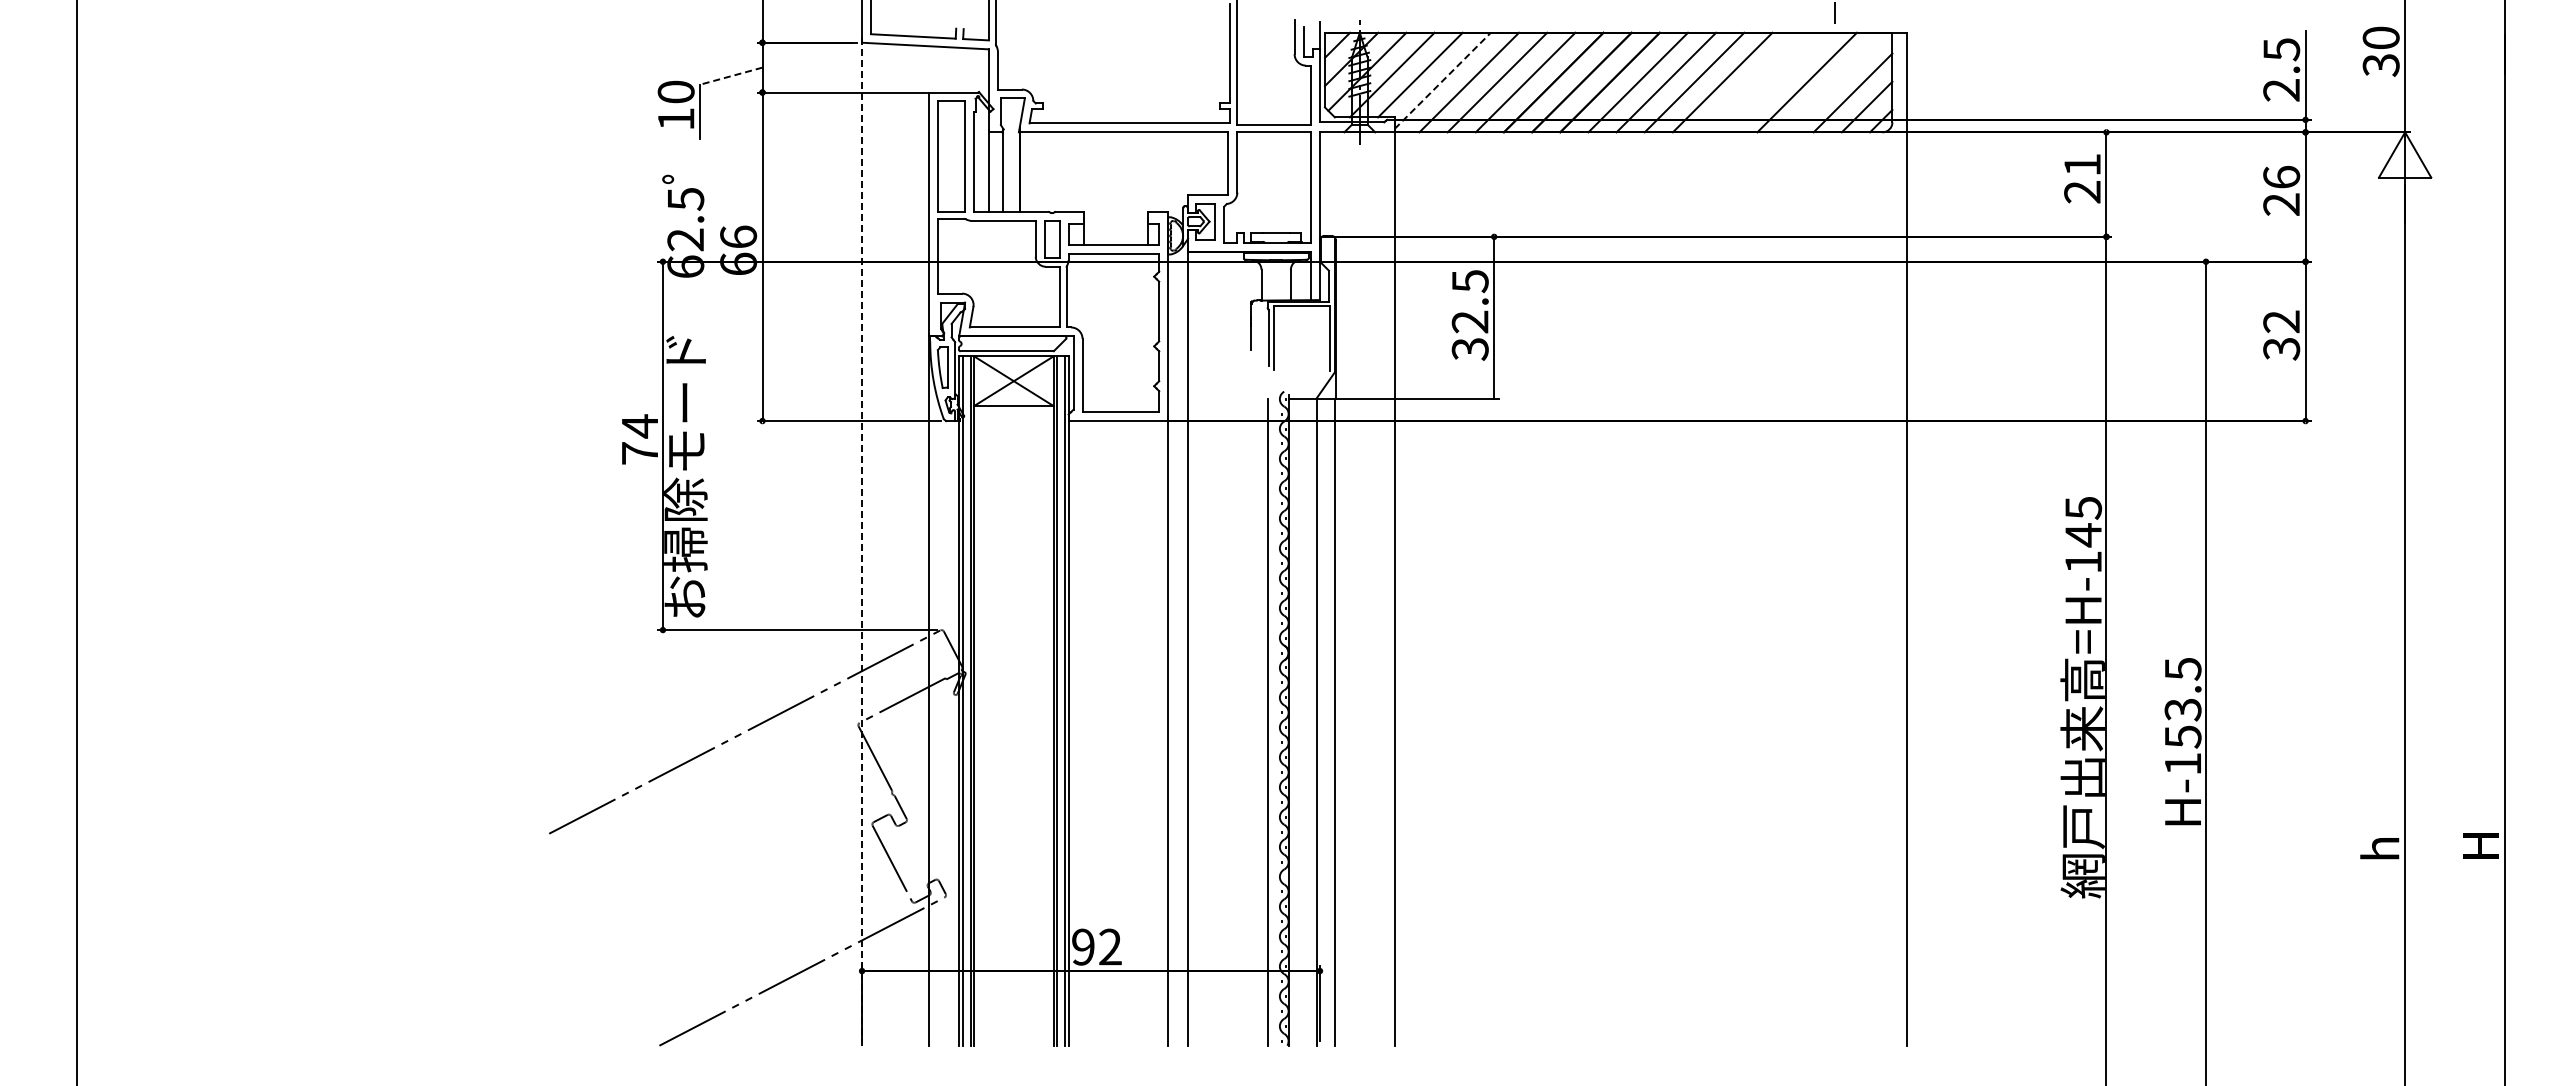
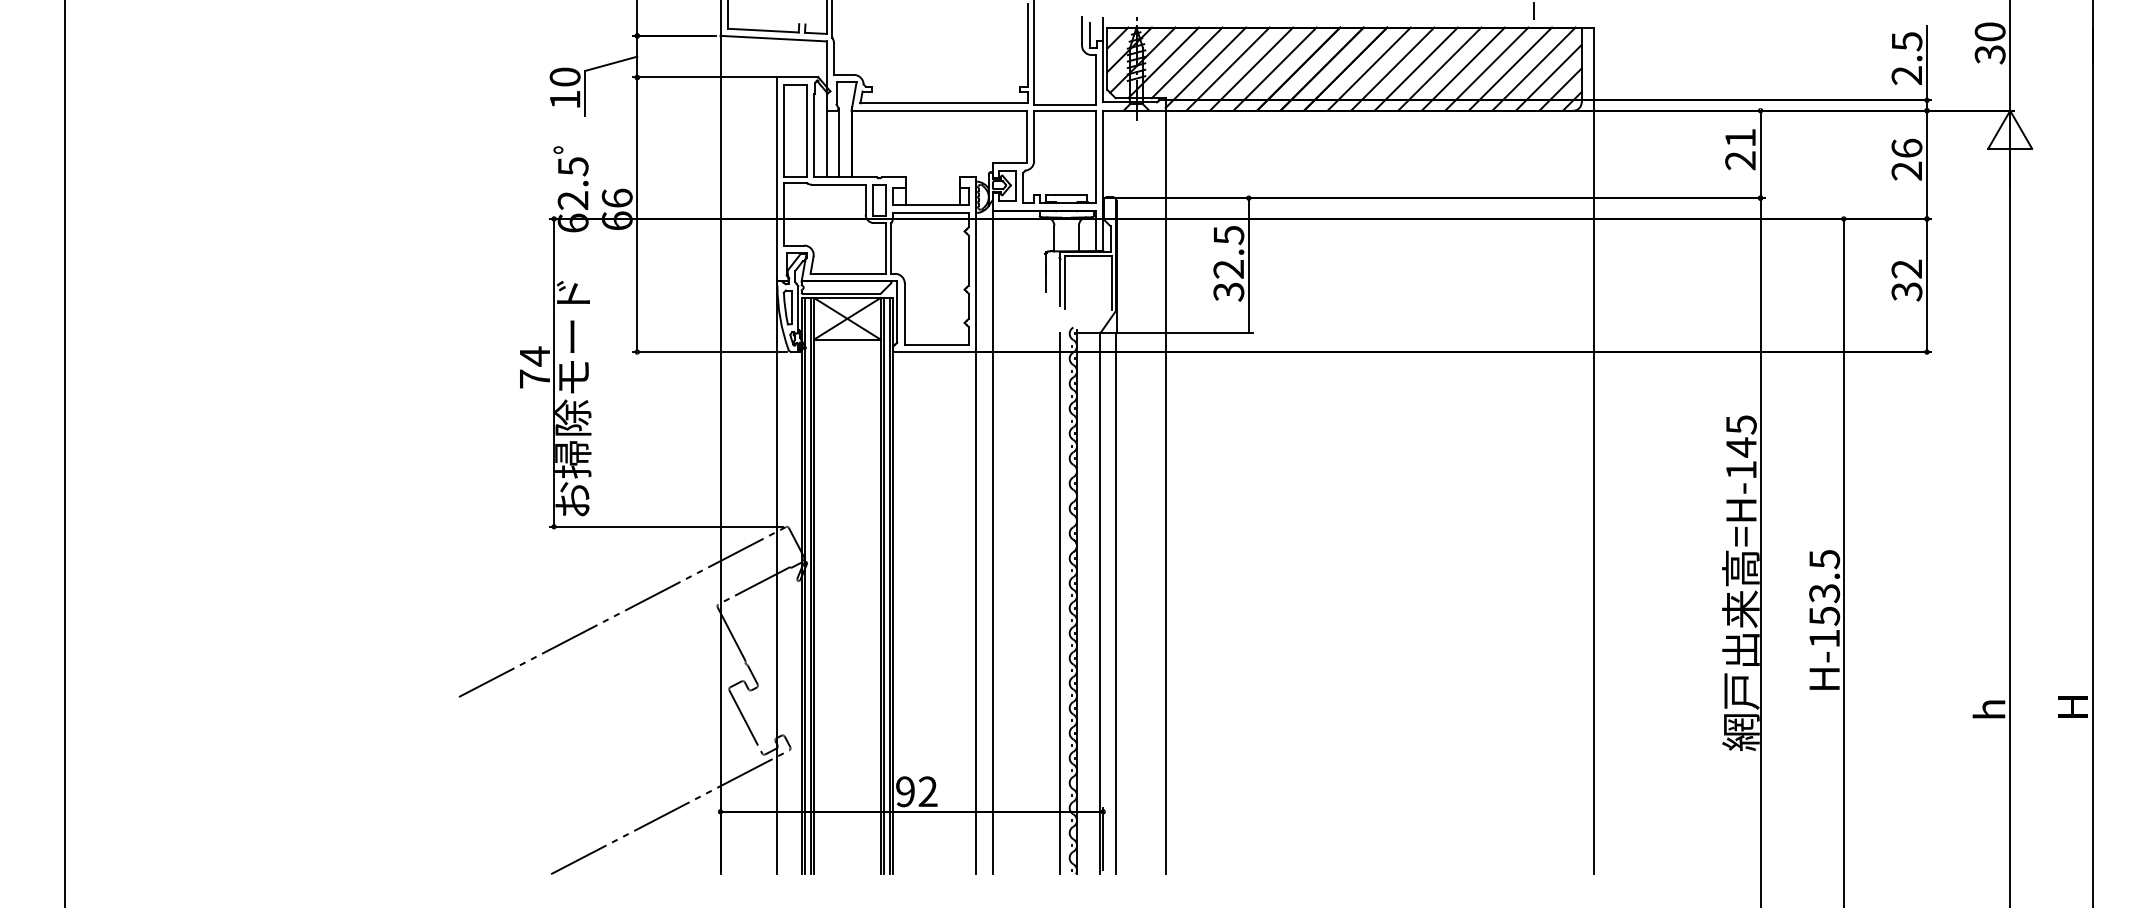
line: (730, 76) -> (610, 64), dashed -> solid
line: (1443, 80) -> (1206, 67), dashed -> solid
line: (1750, 82) -> (1463, 69), added
line: (1778, 82) -> (1486, 69), added
line: (1835, 82) -> (1534, 69), added
line: (862, 541) -> (720, 452), dashed -> solid

